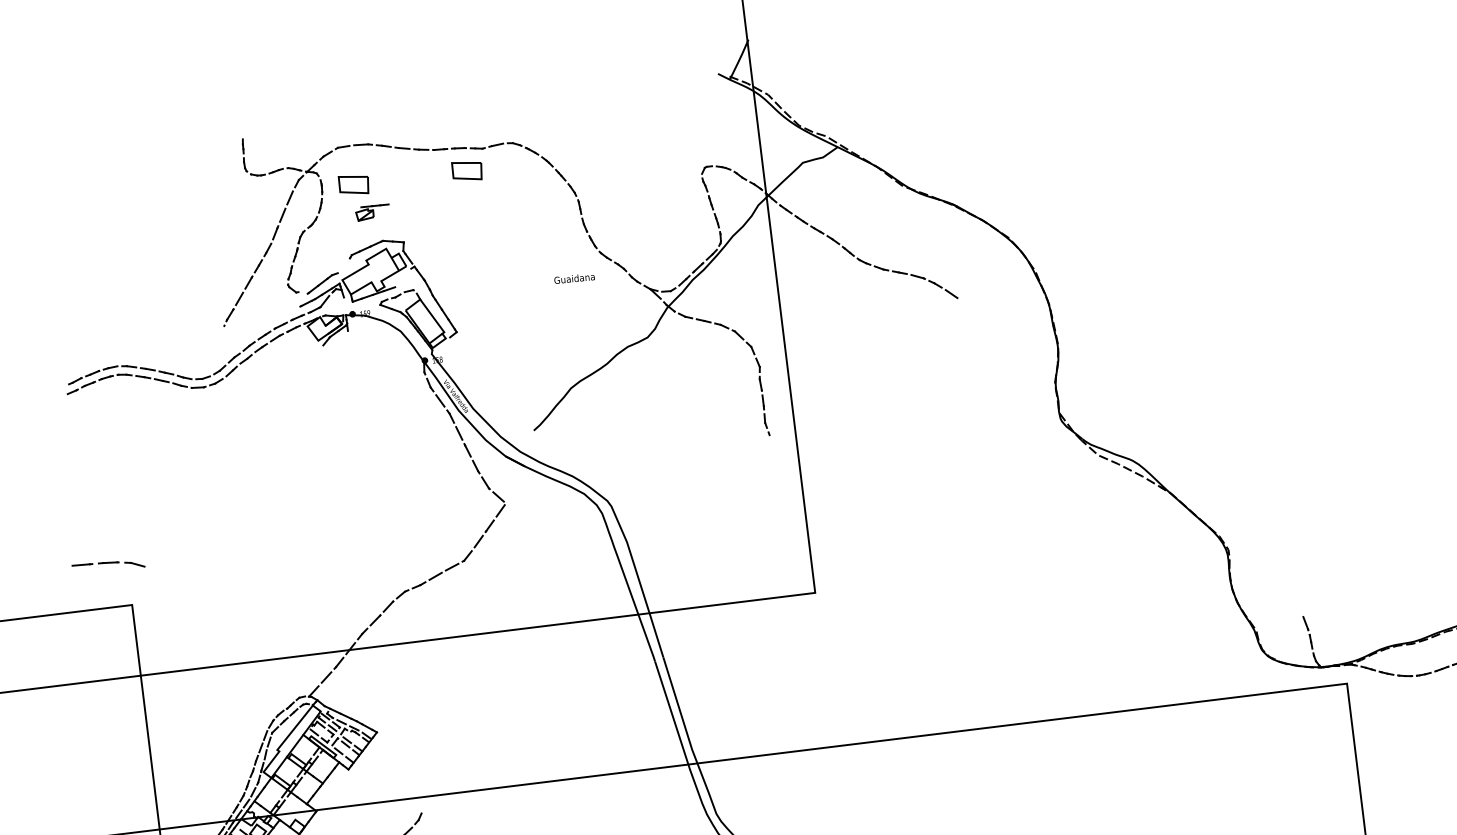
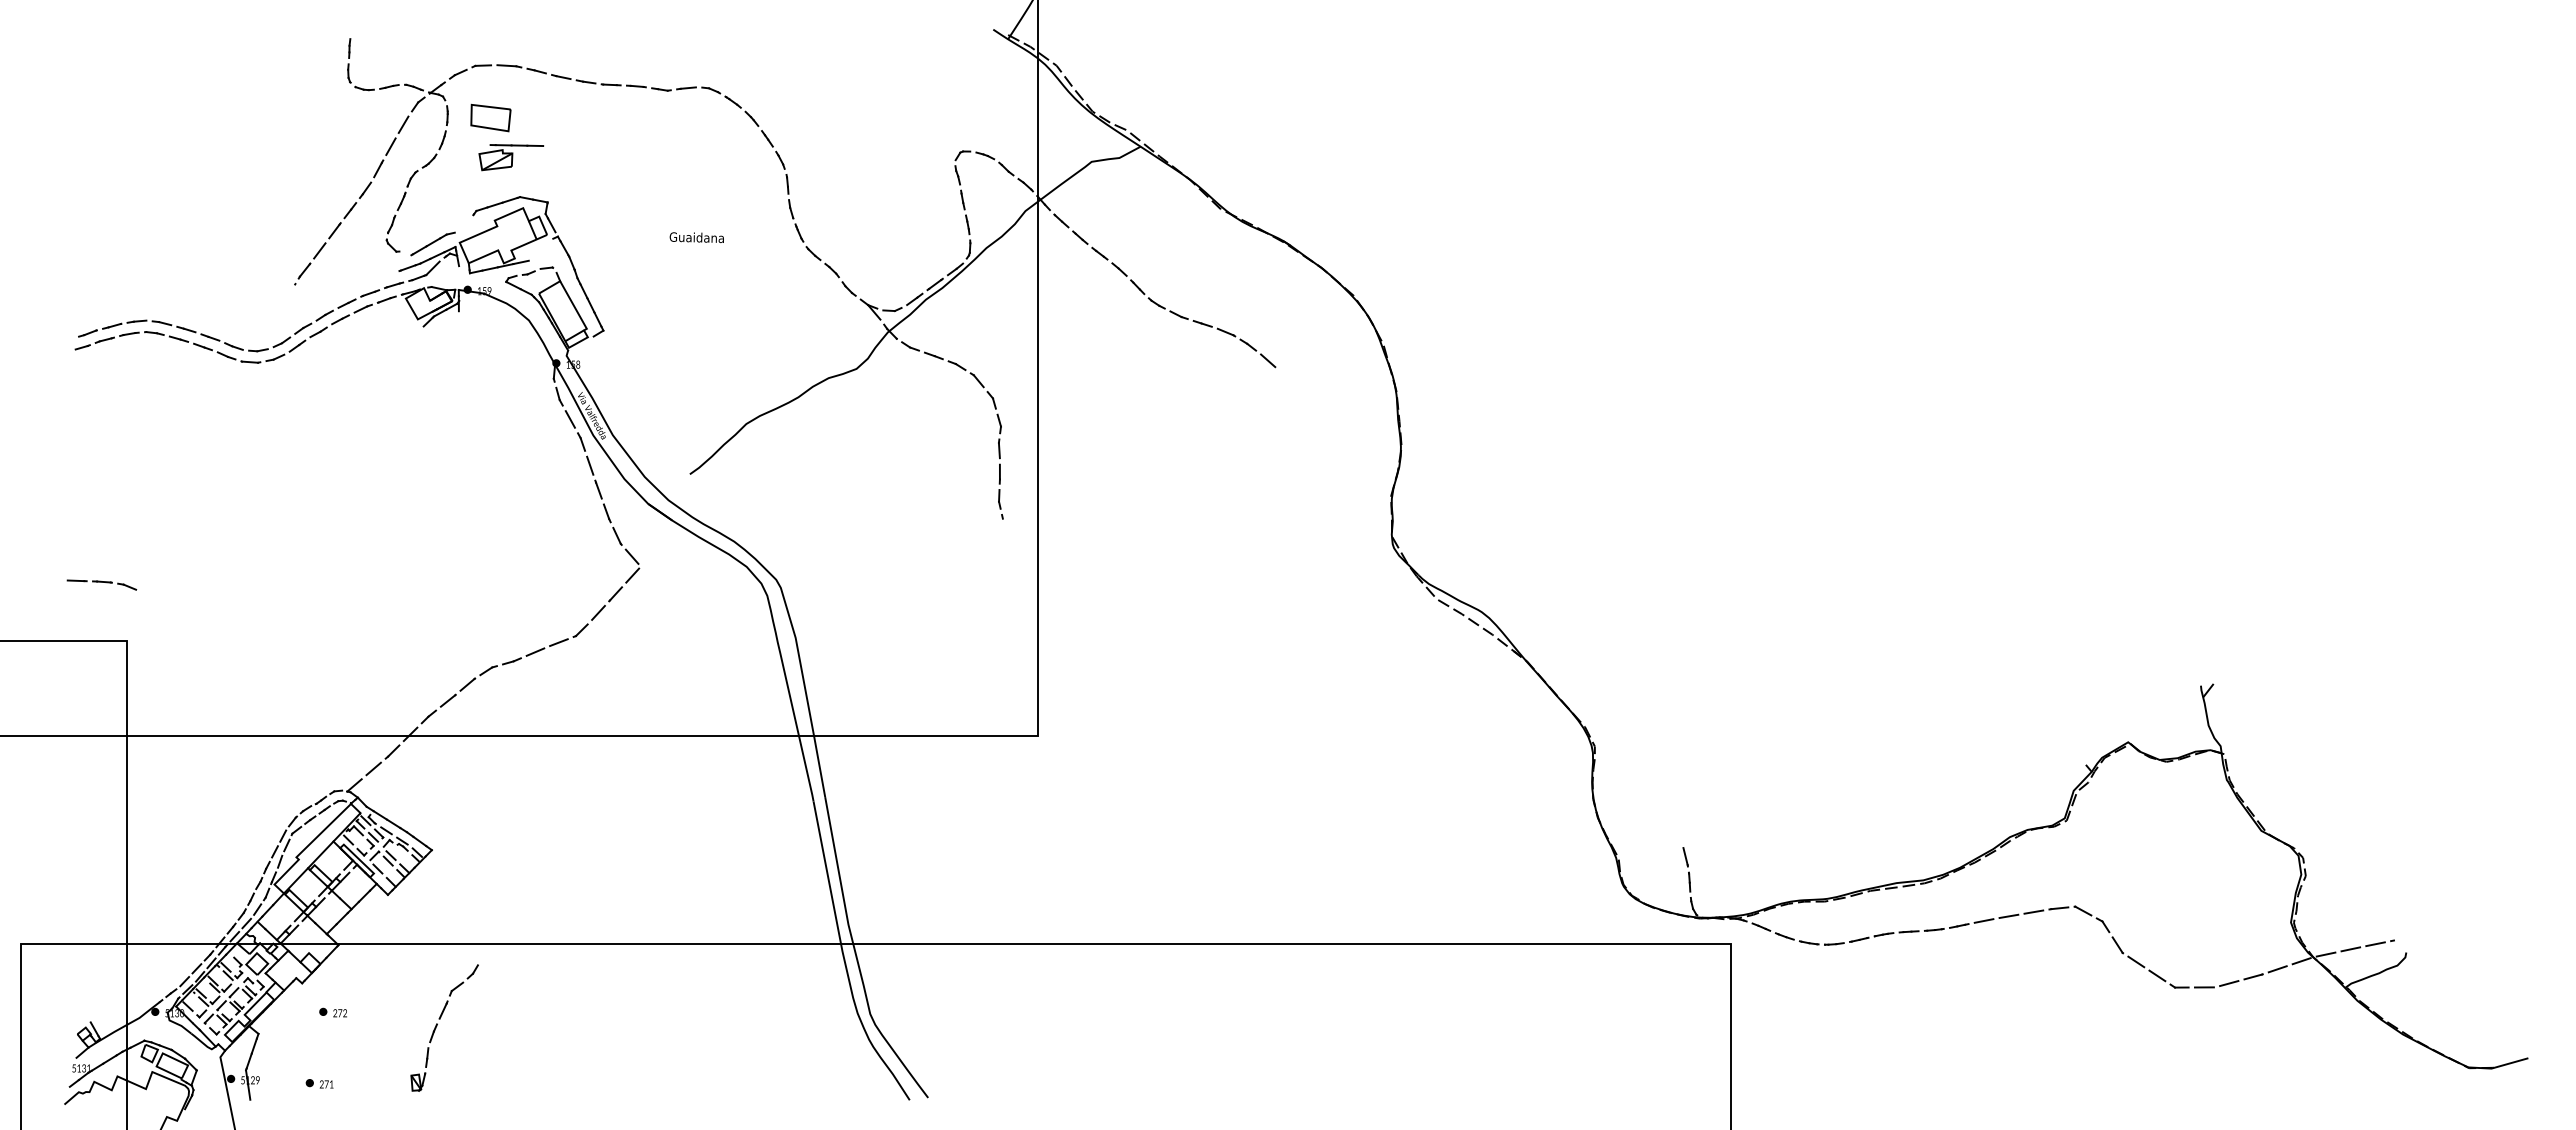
part: (467, 170) -> (643, 117), removed
part: (372, 212) -> (511, 157), size x1.43
text: (574, 278) -> (696, 237), moved
part: (108, 565) -> (101, 584), size x0.71

